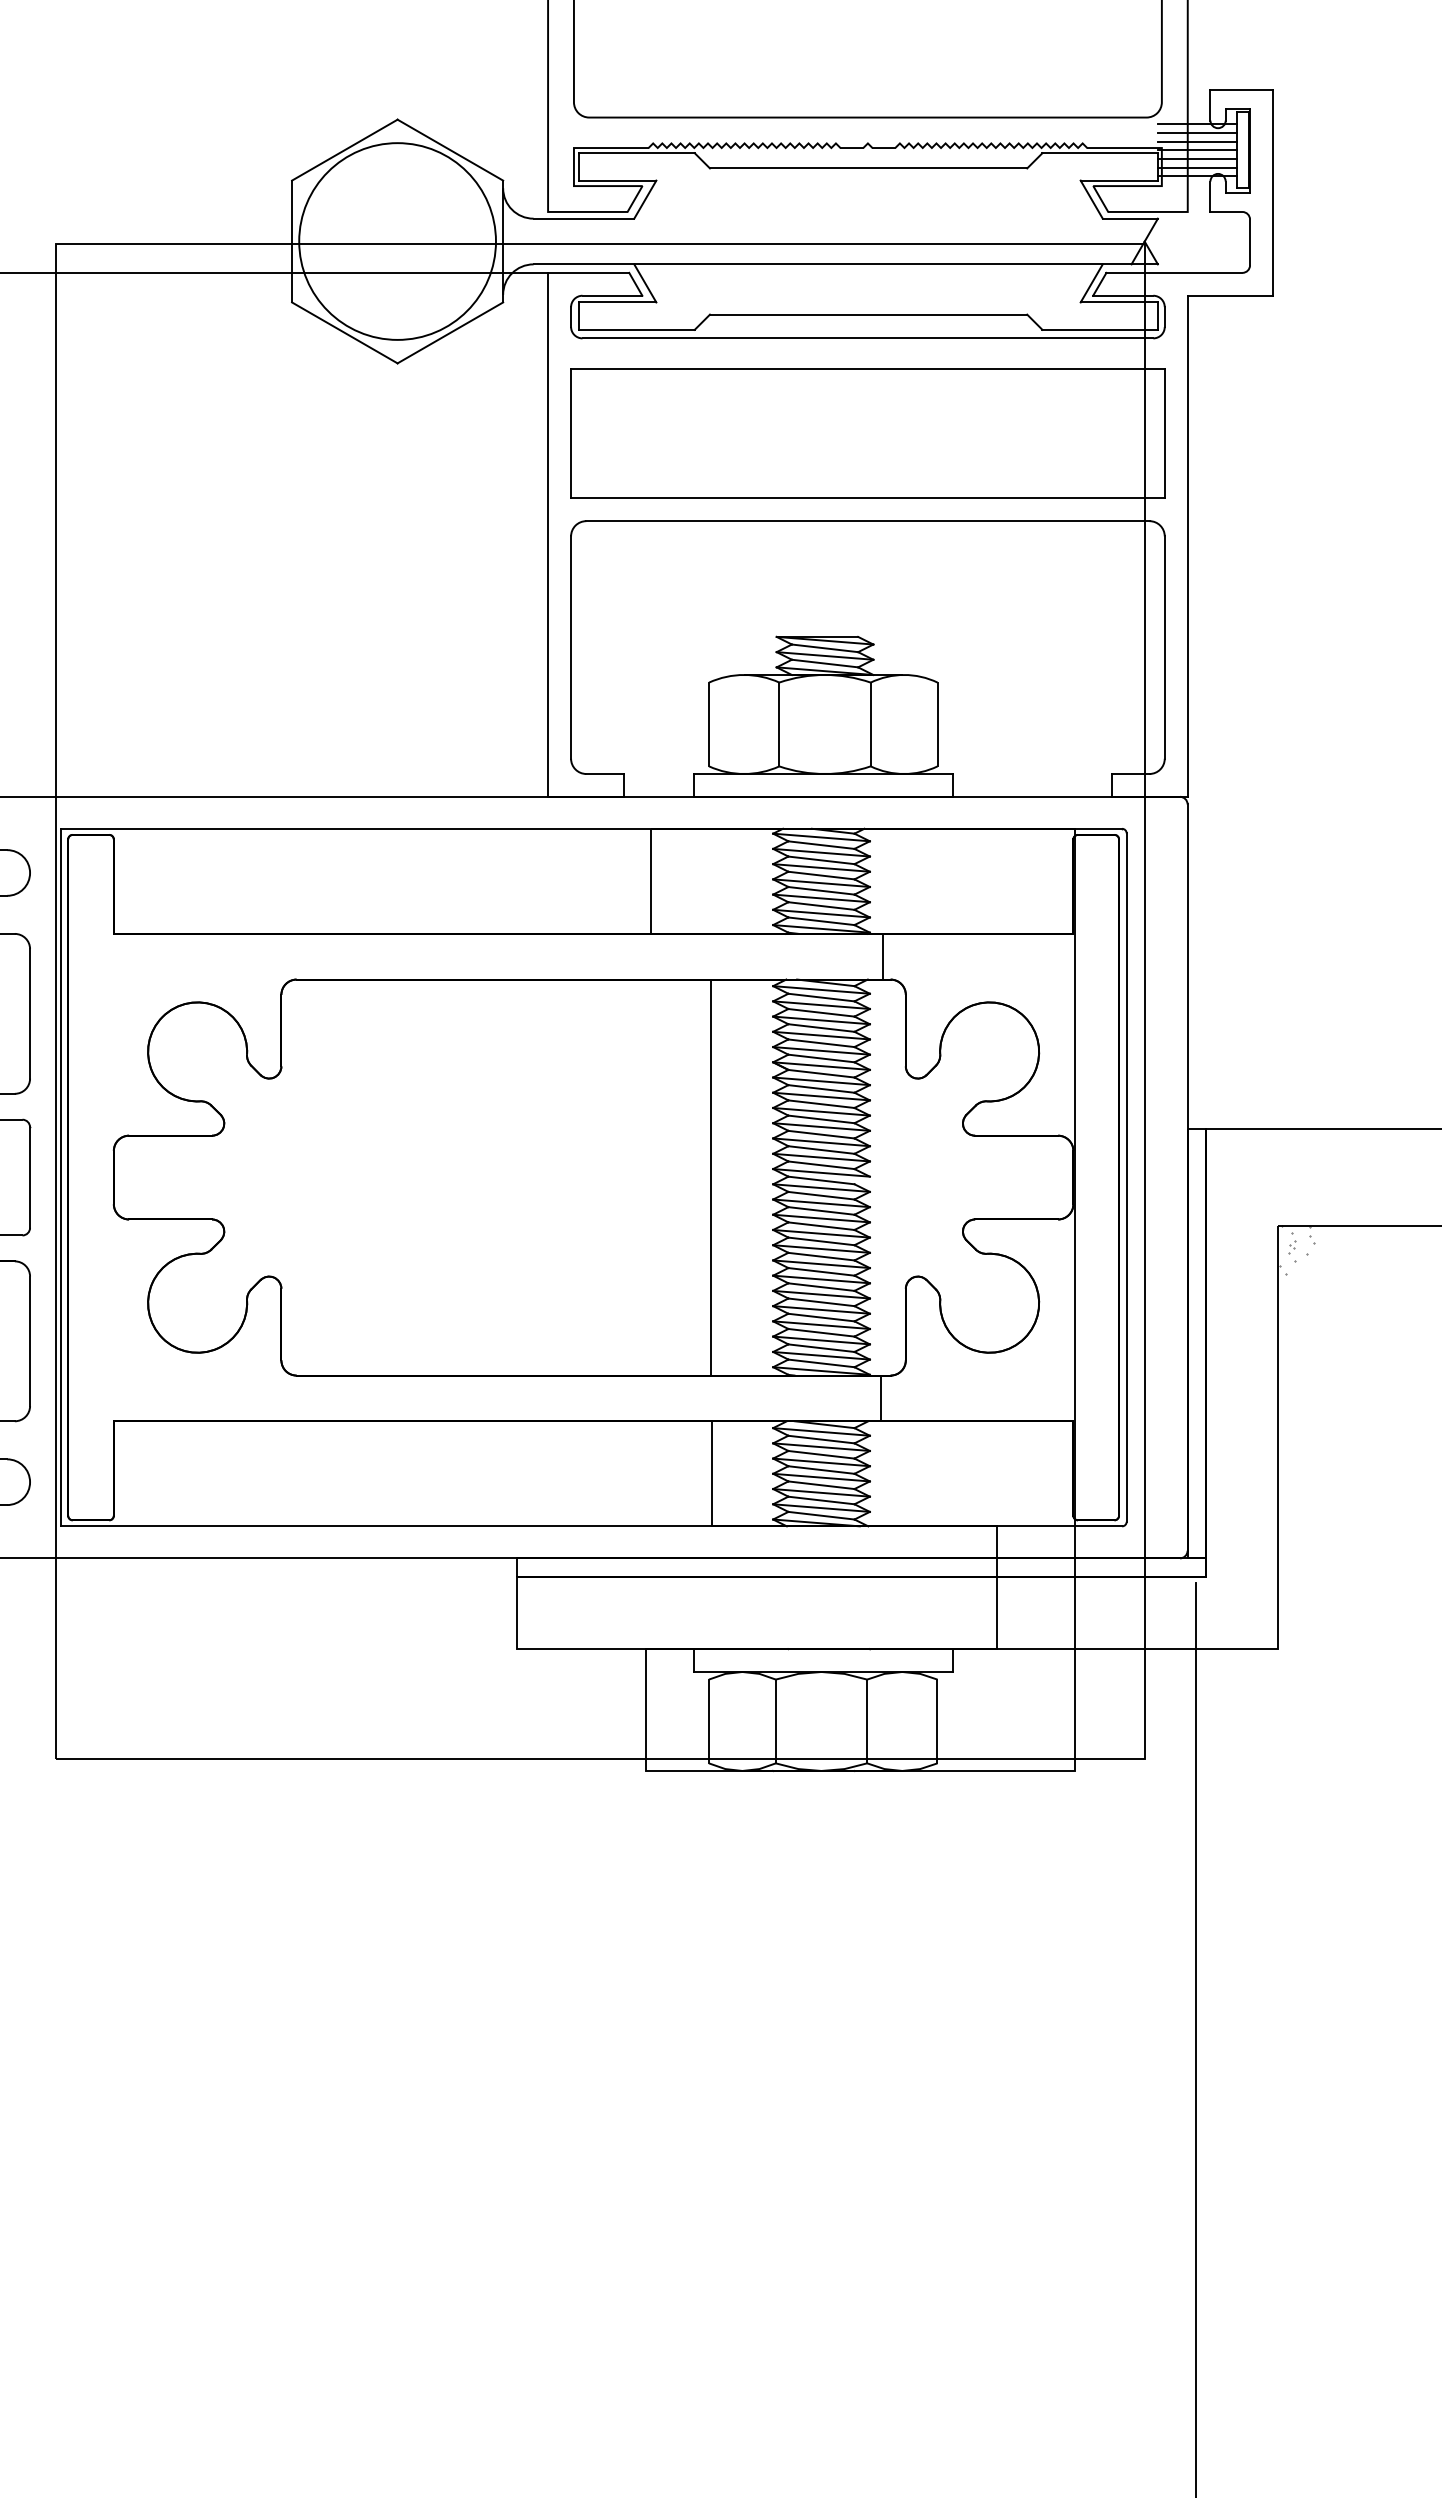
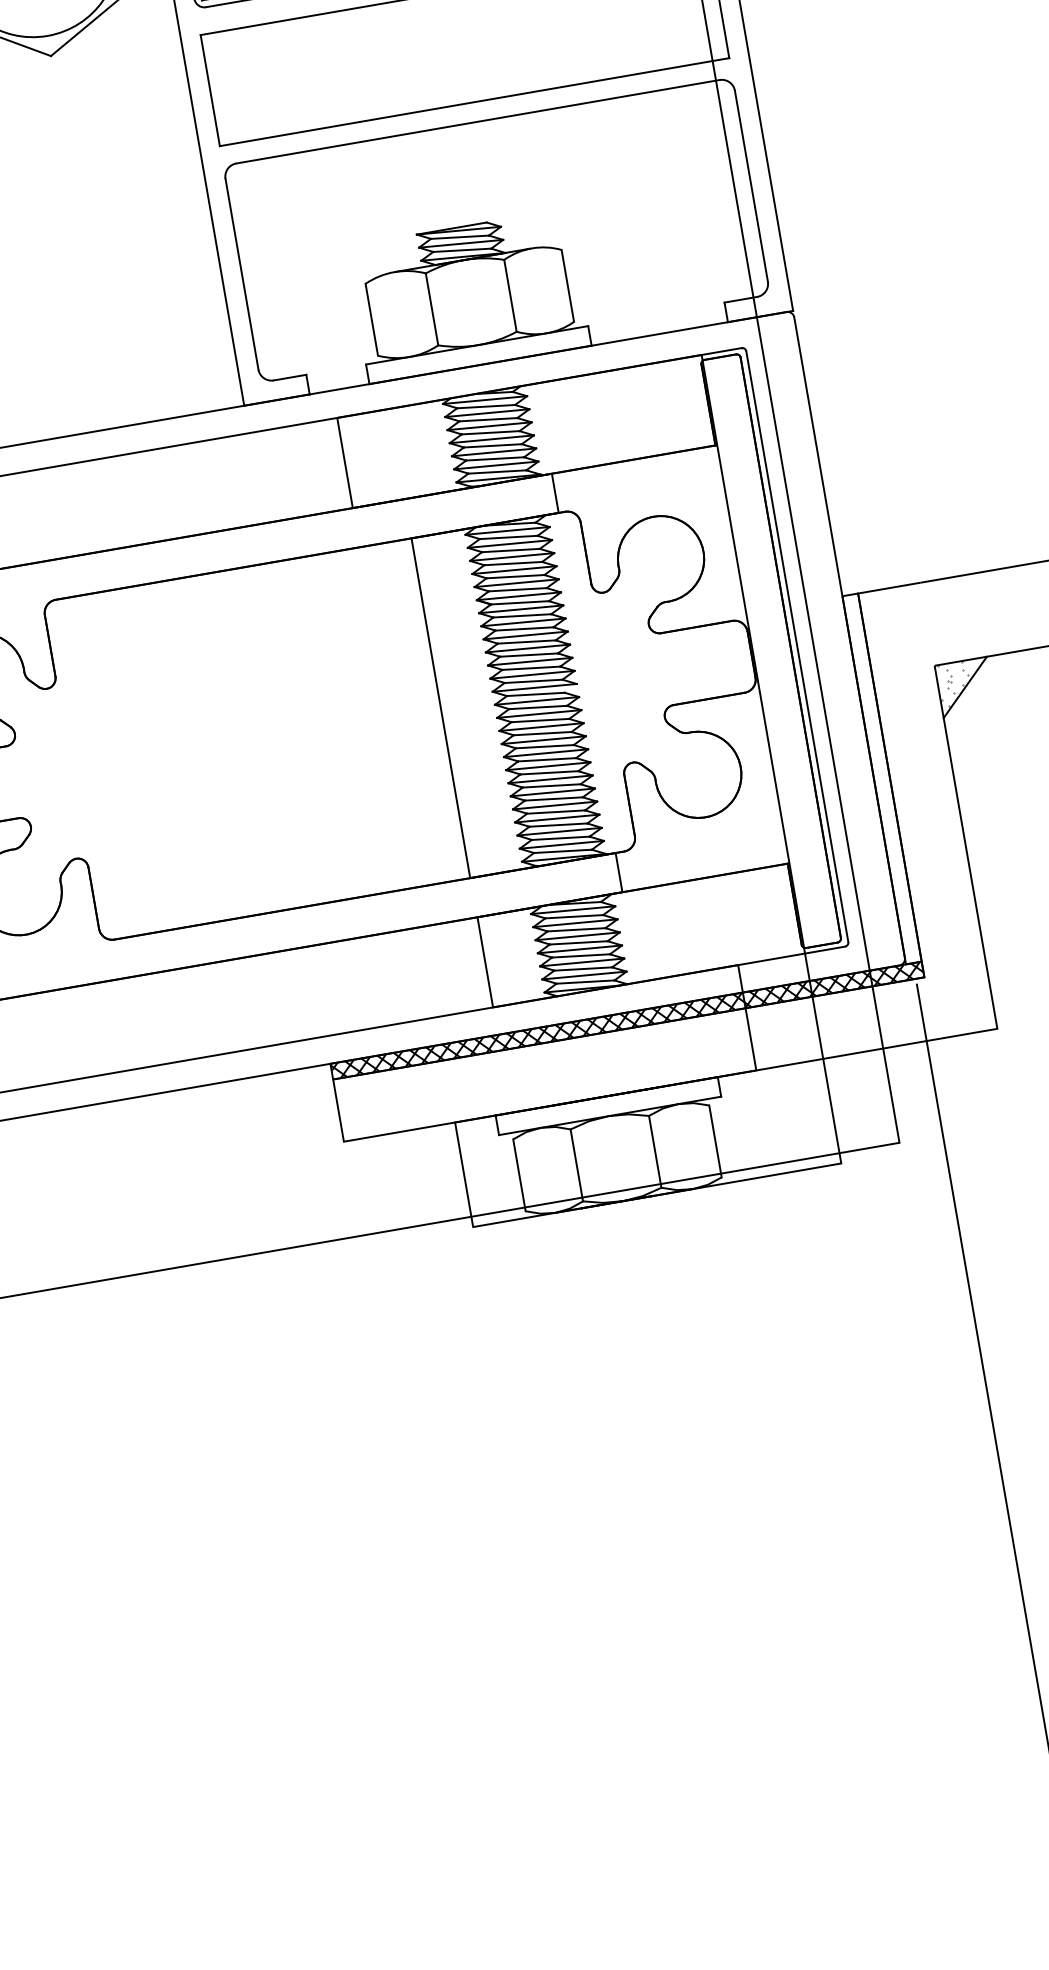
line: (1308, 1256) -> (965, 687), added
hatch: (860, 1567) -> (626, 1020), added

